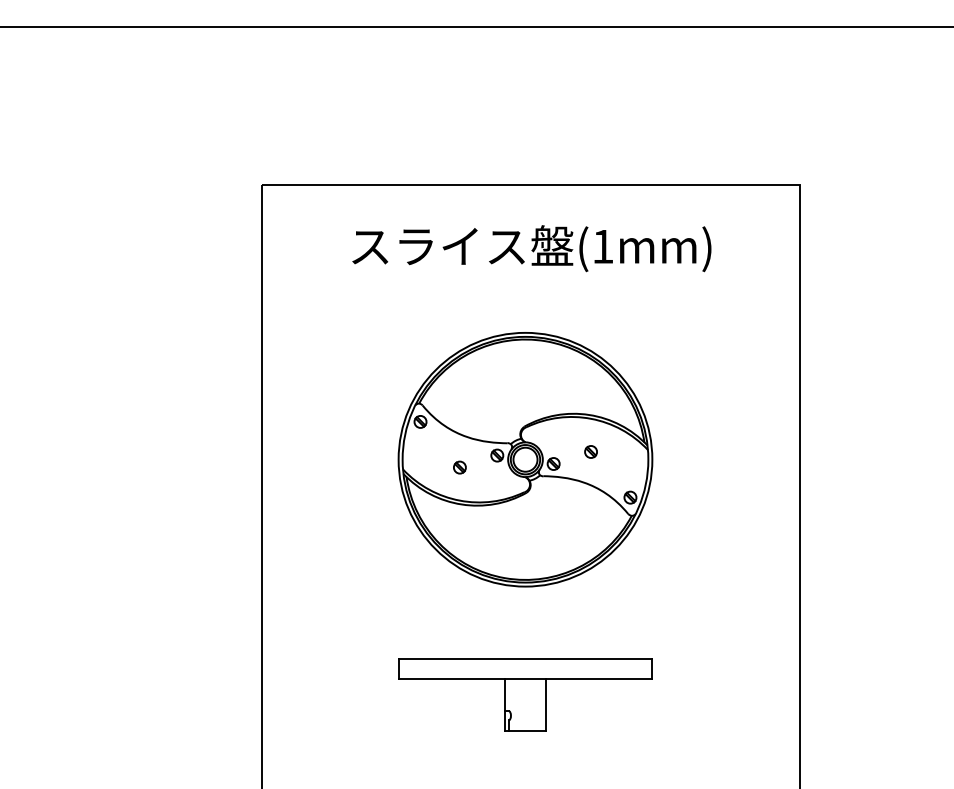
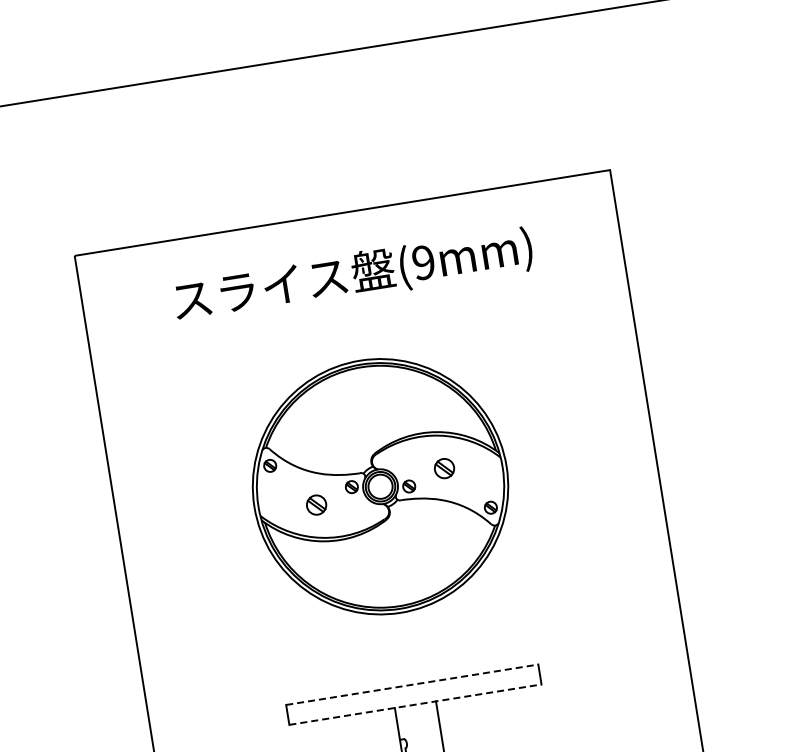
text: (602, 246) -> (423, 262), (1mm) -> (9mm)
part: (590, 451) -> (443, 468), size x1.6
part: (459, 467) -> (316, 504), size x1.6
line: (525, 658) -> (412, 684), solid -> dashed
line: (525, 679) -> (415, 705), solid -> dashed

